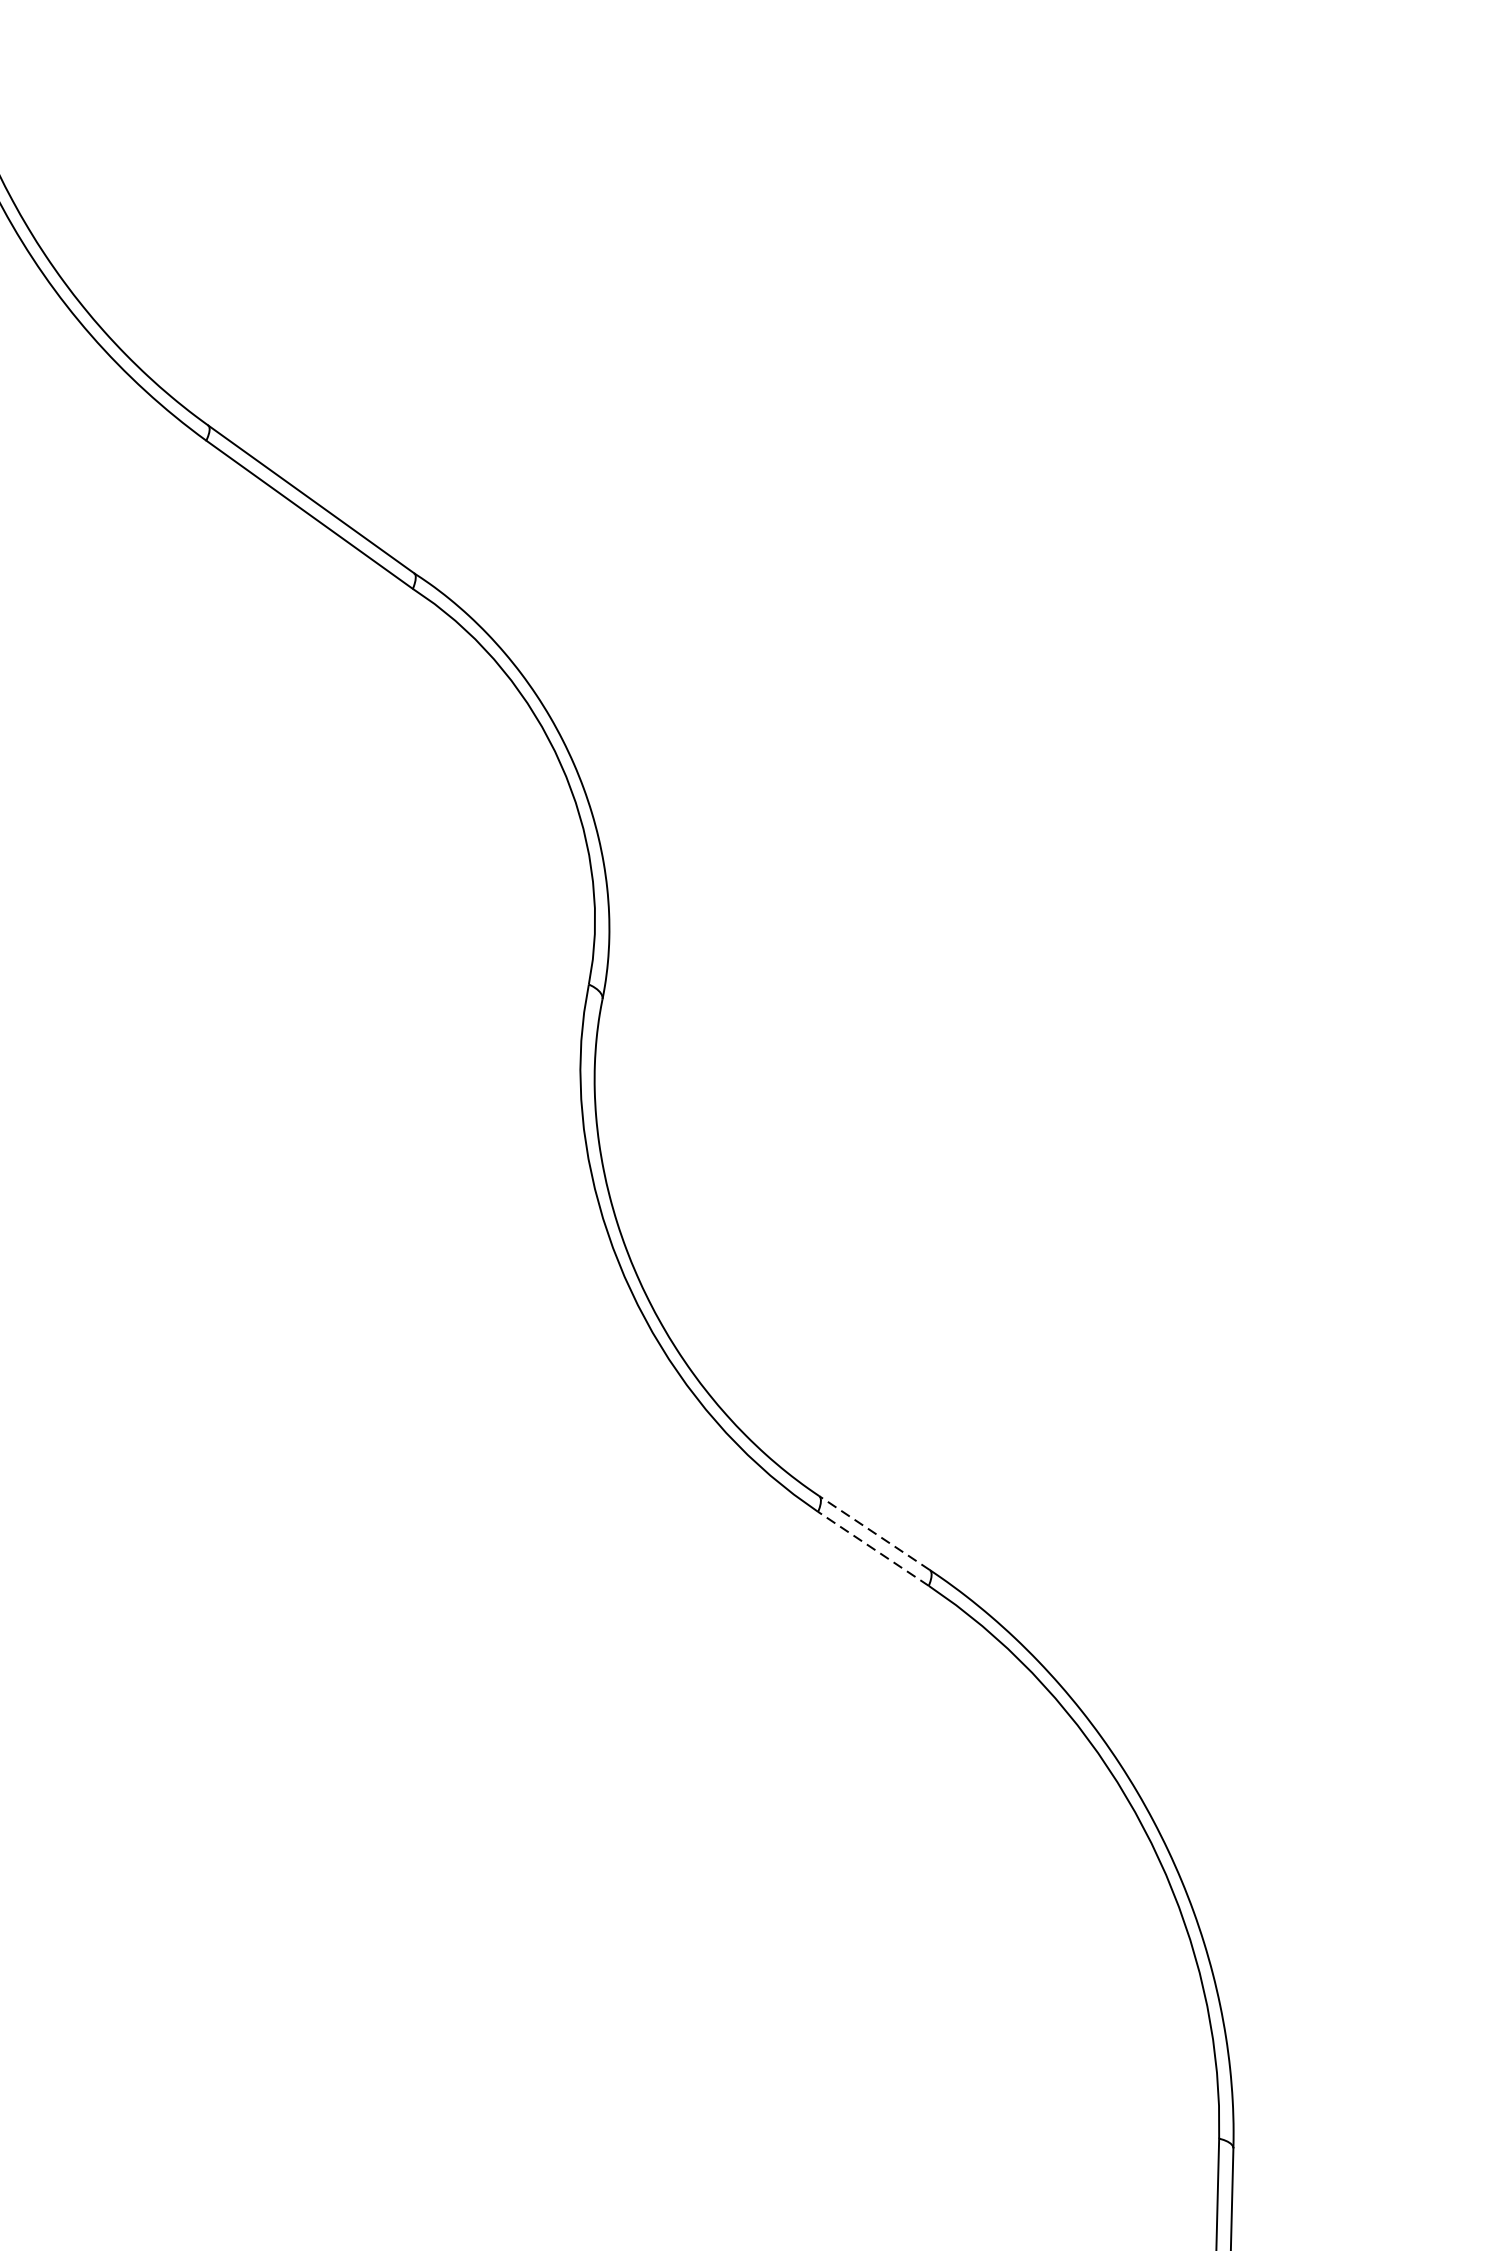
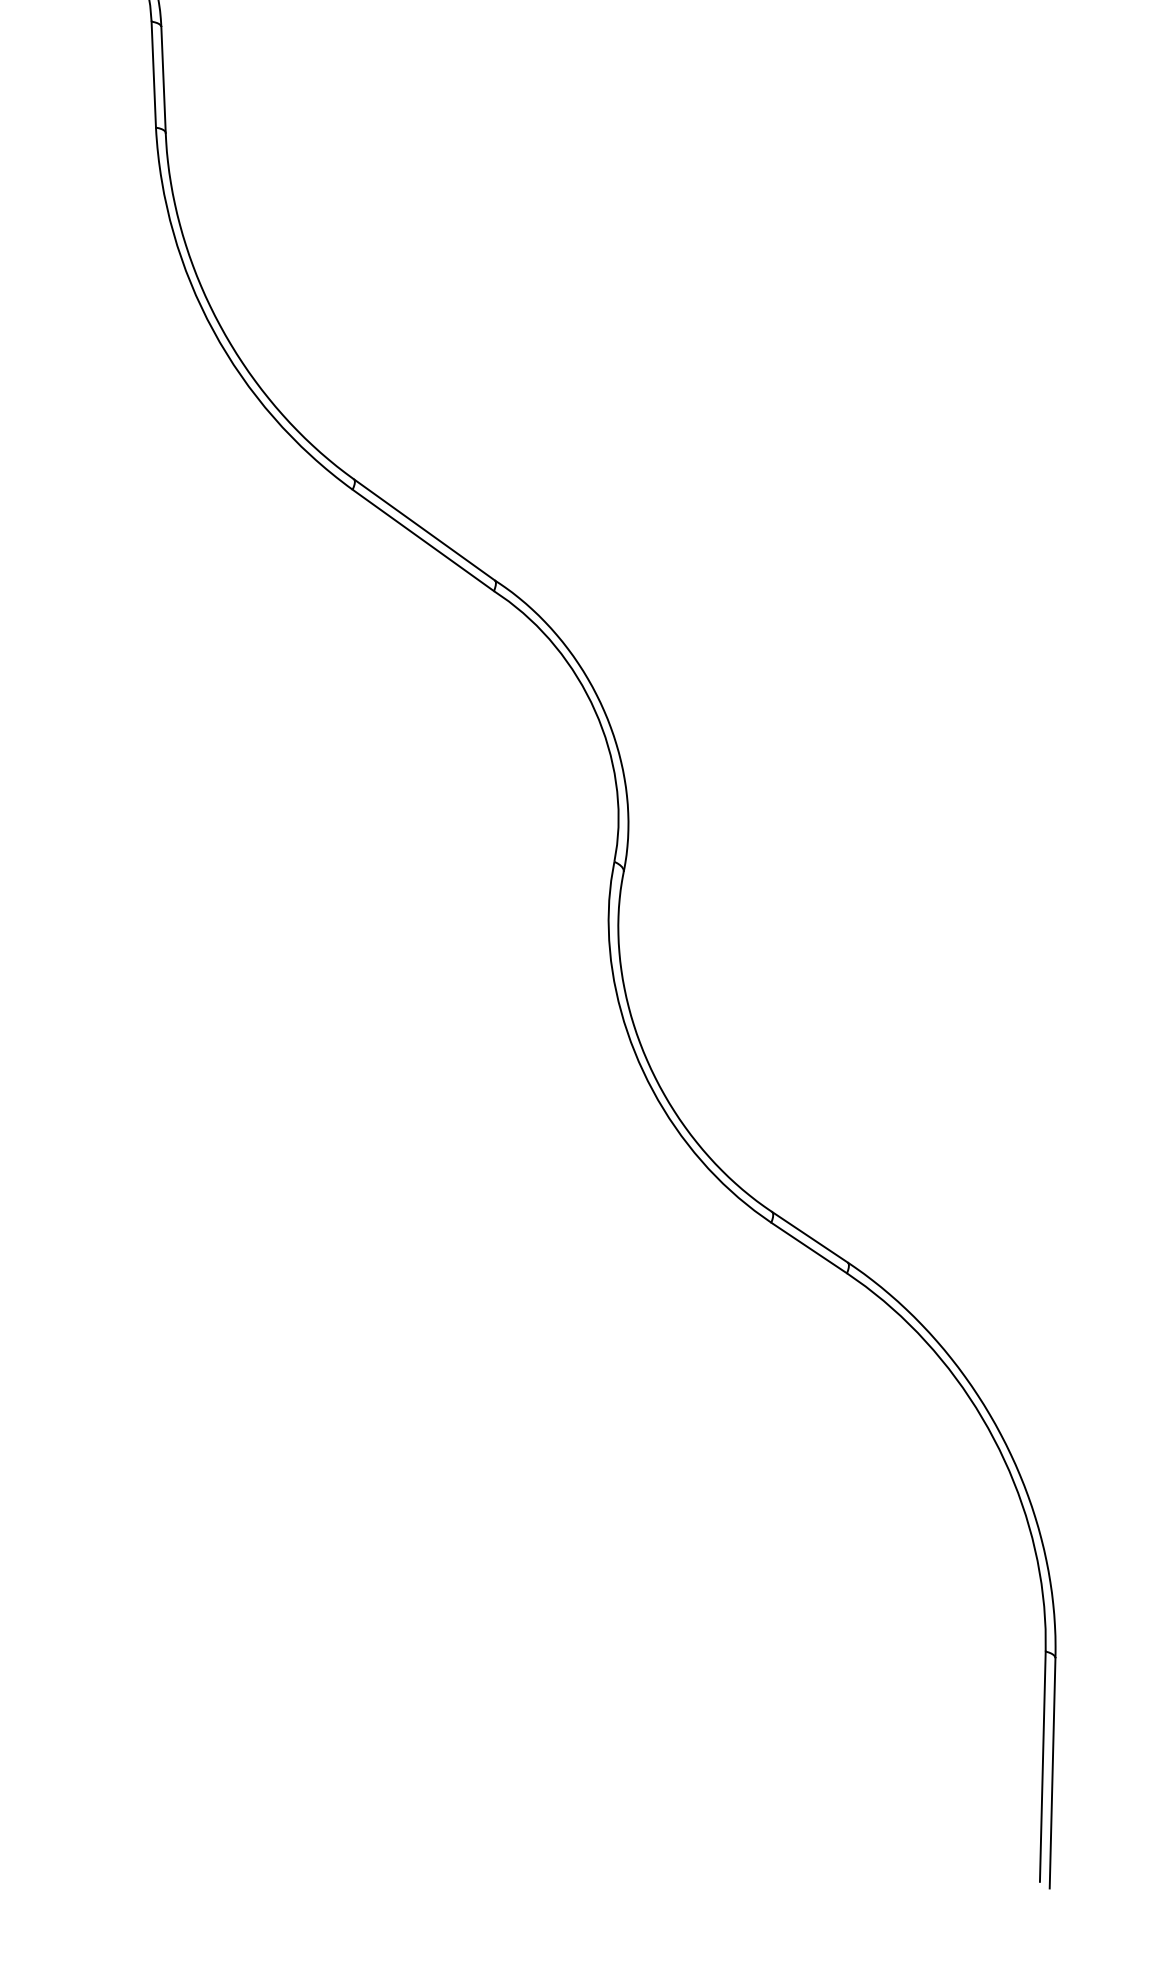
line: (873, 1533) -> (809, 1237), dashed -> solid
line: (873, 1549) -> (809, 1248), dashed -> solid

